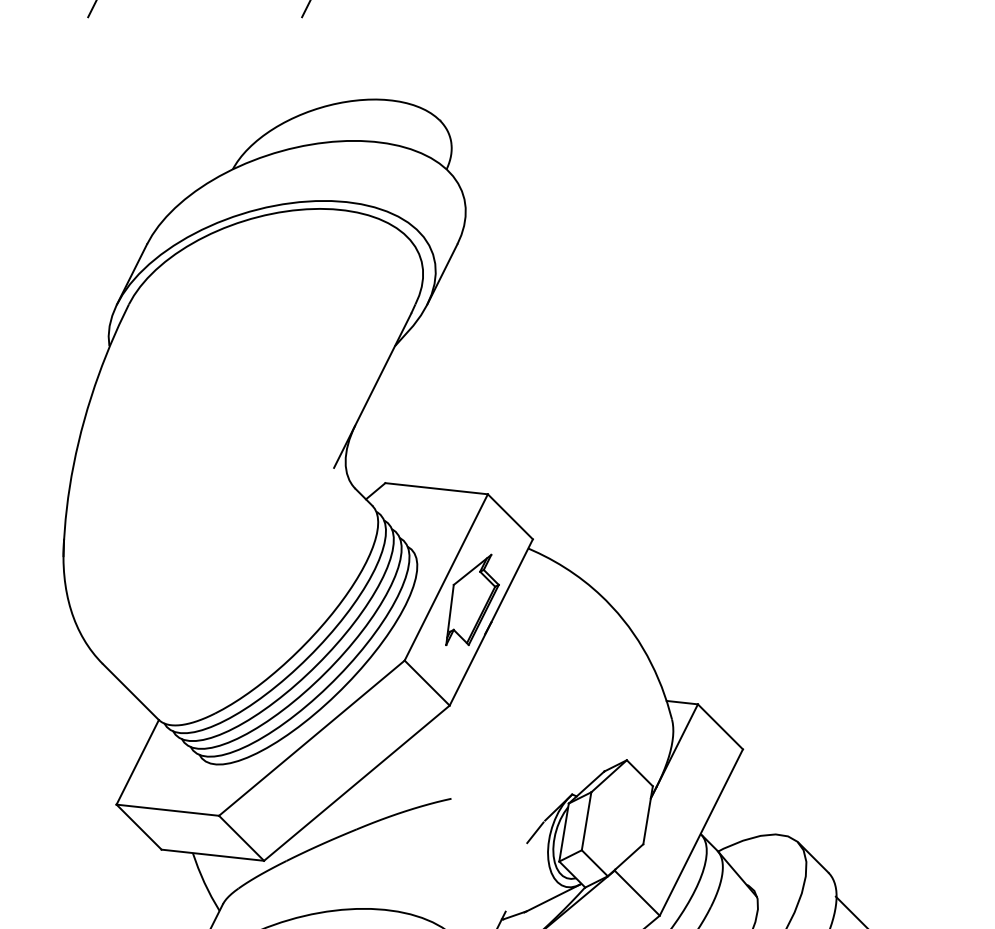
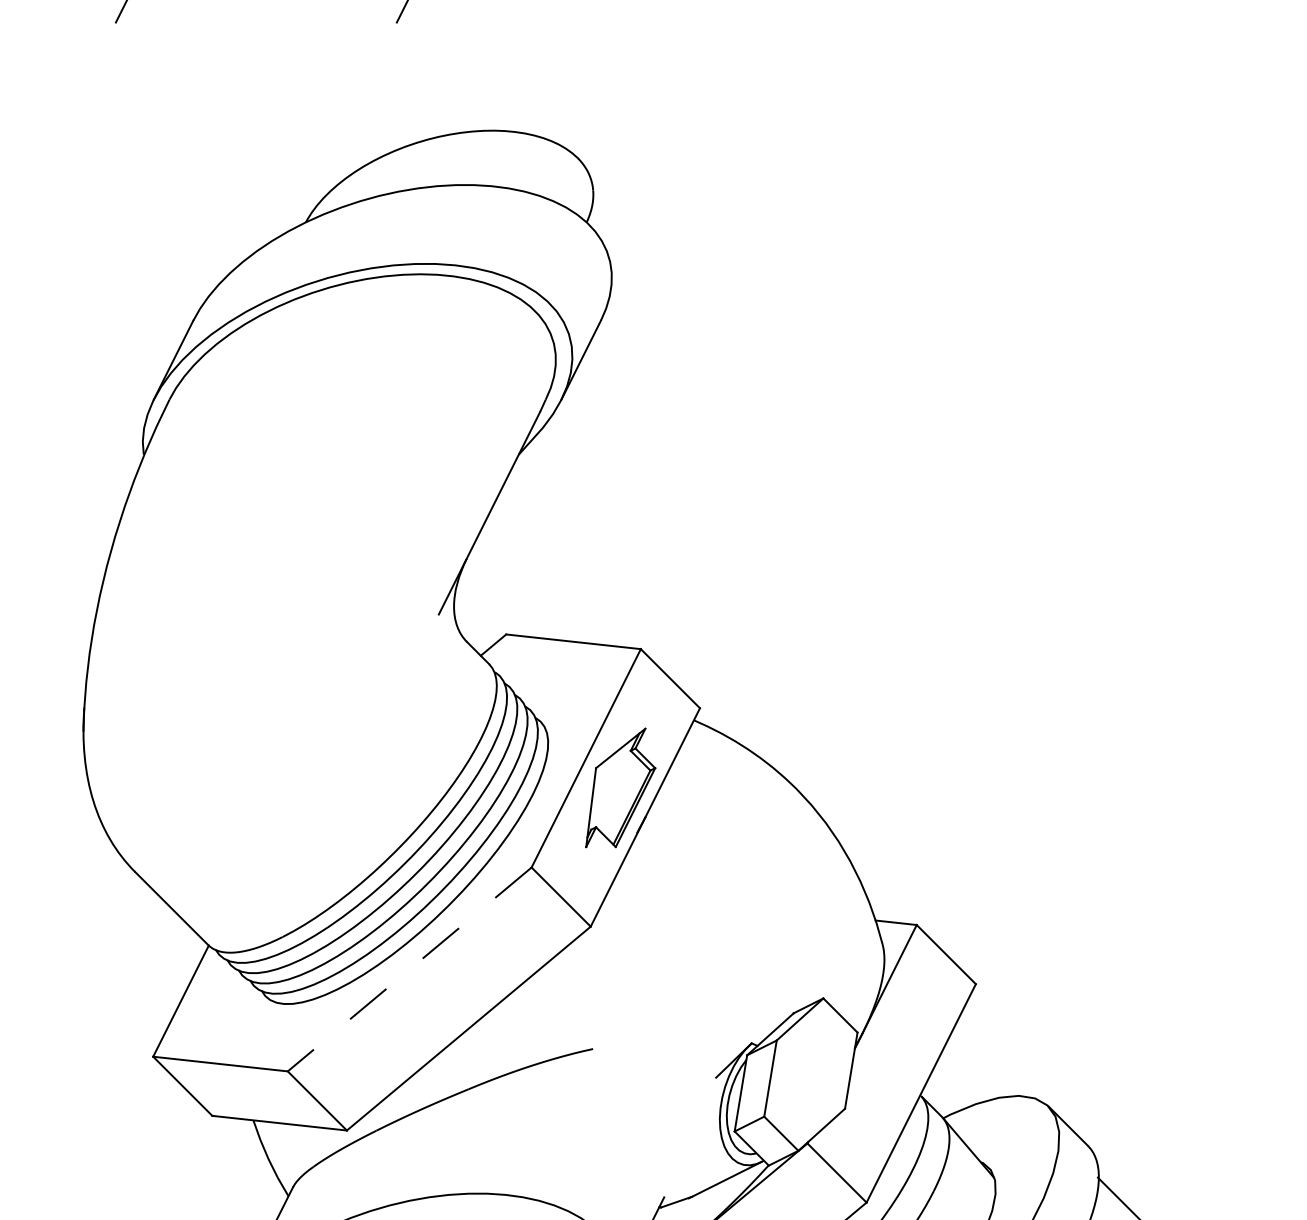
line: (311, 738) -> (409, 969), solid -> dashed
line: (534, 832) -> (702, 1093), removed

